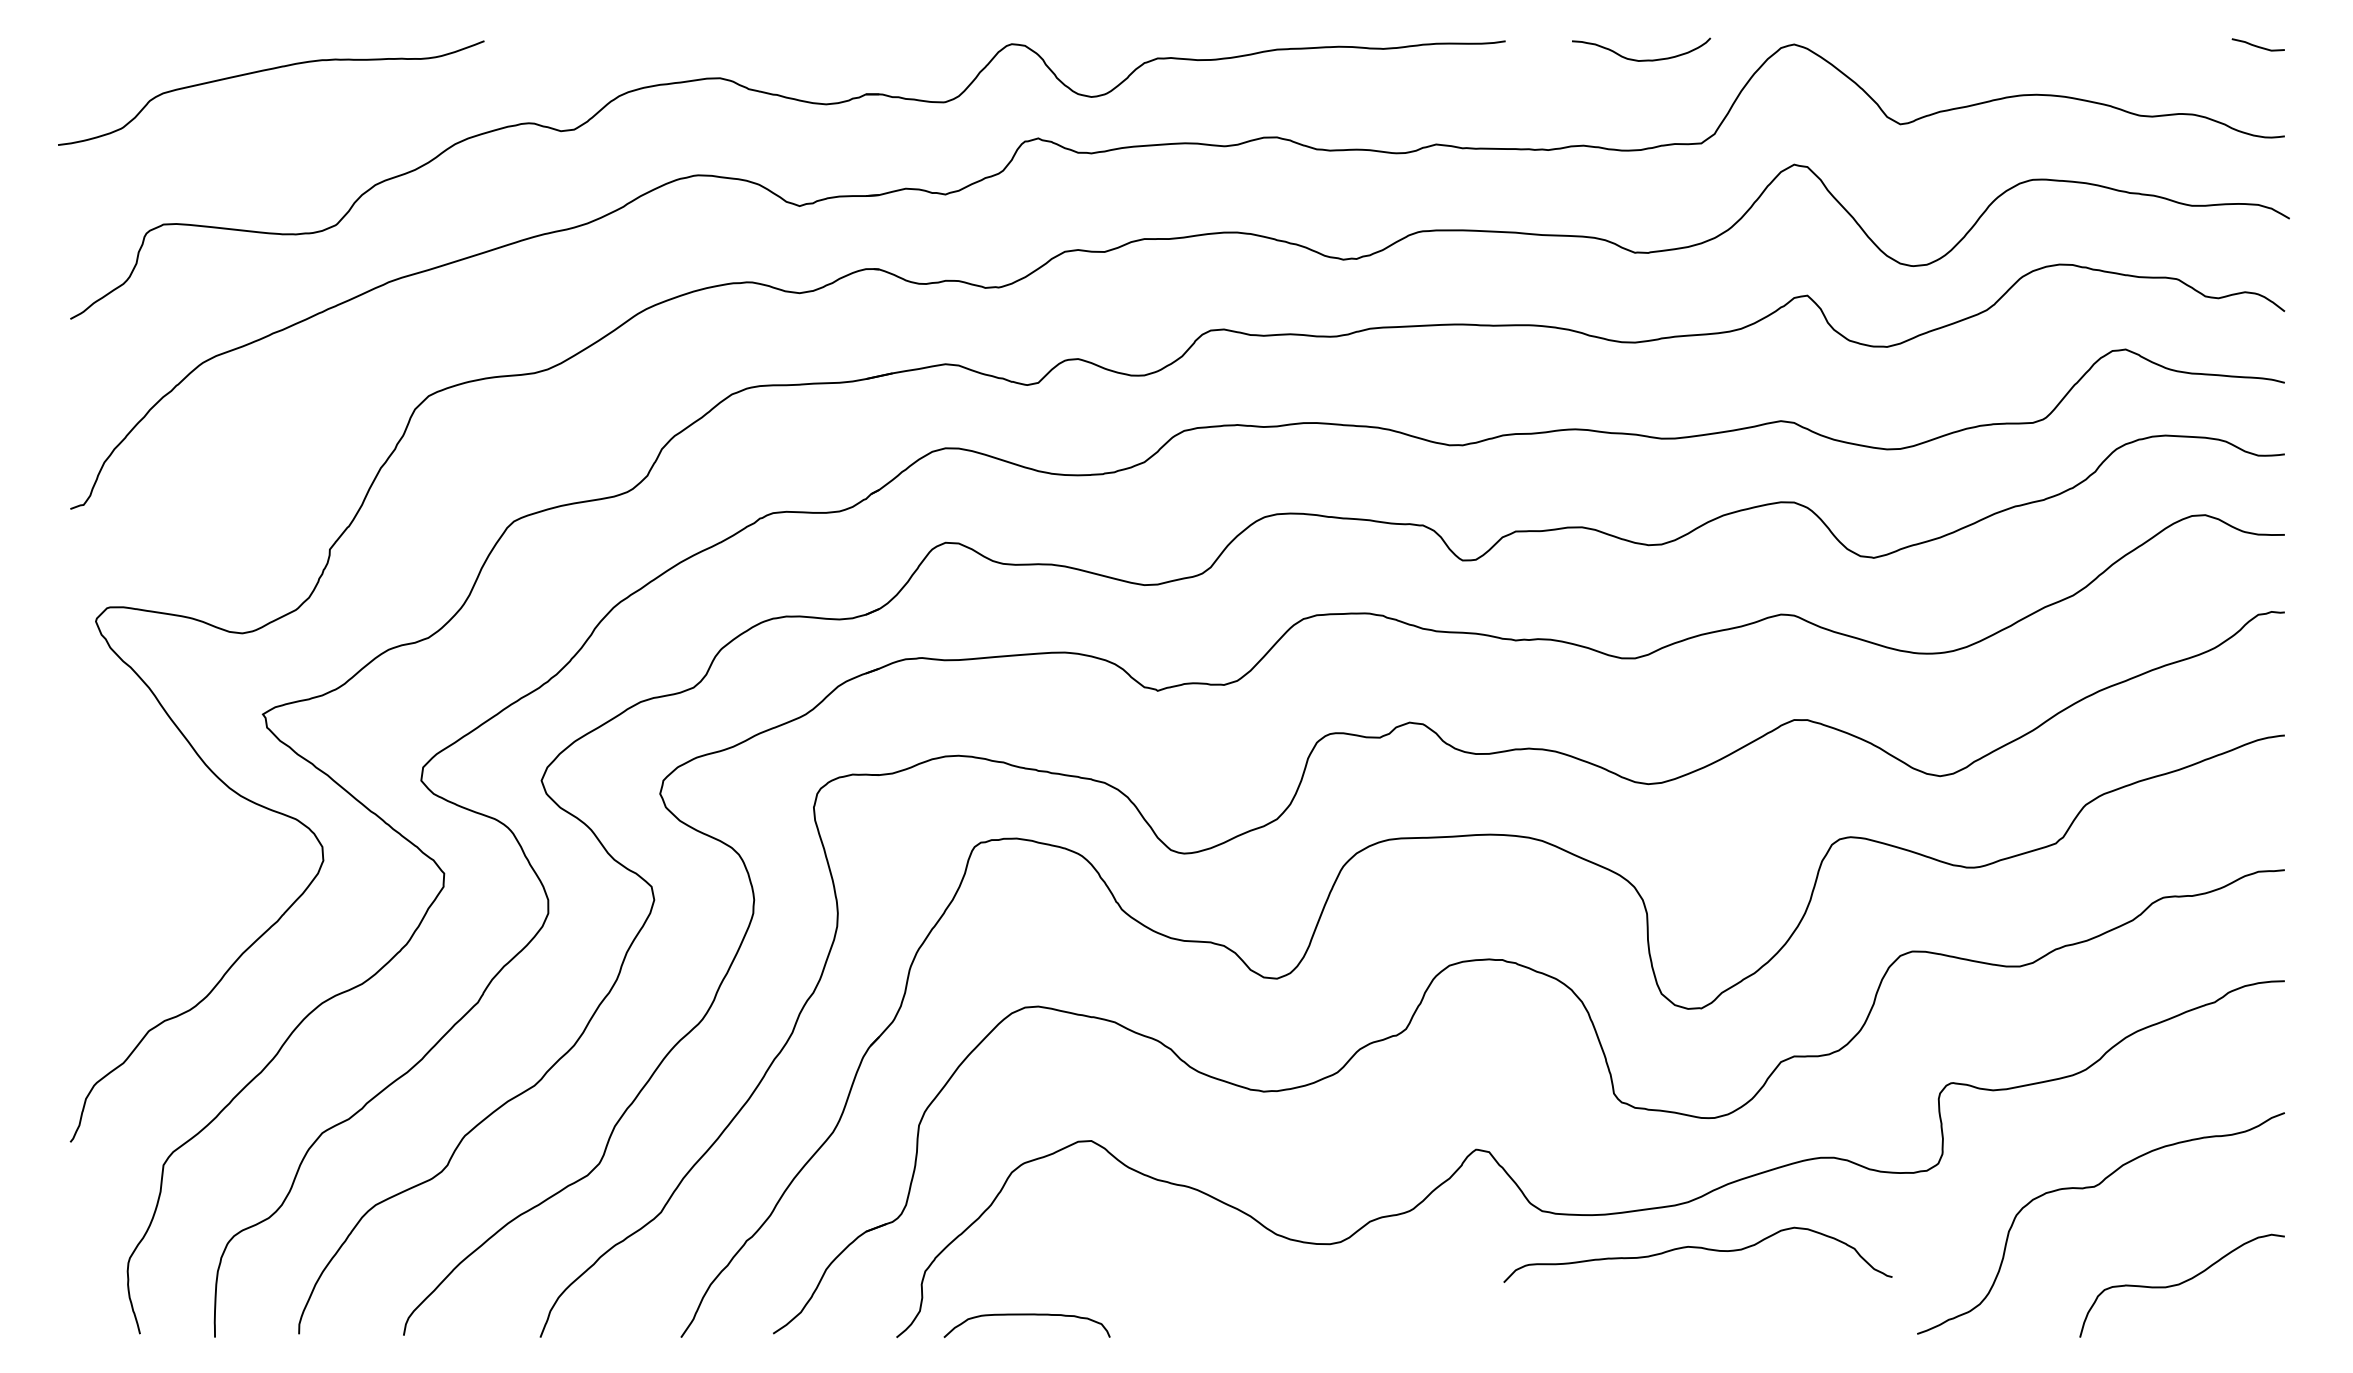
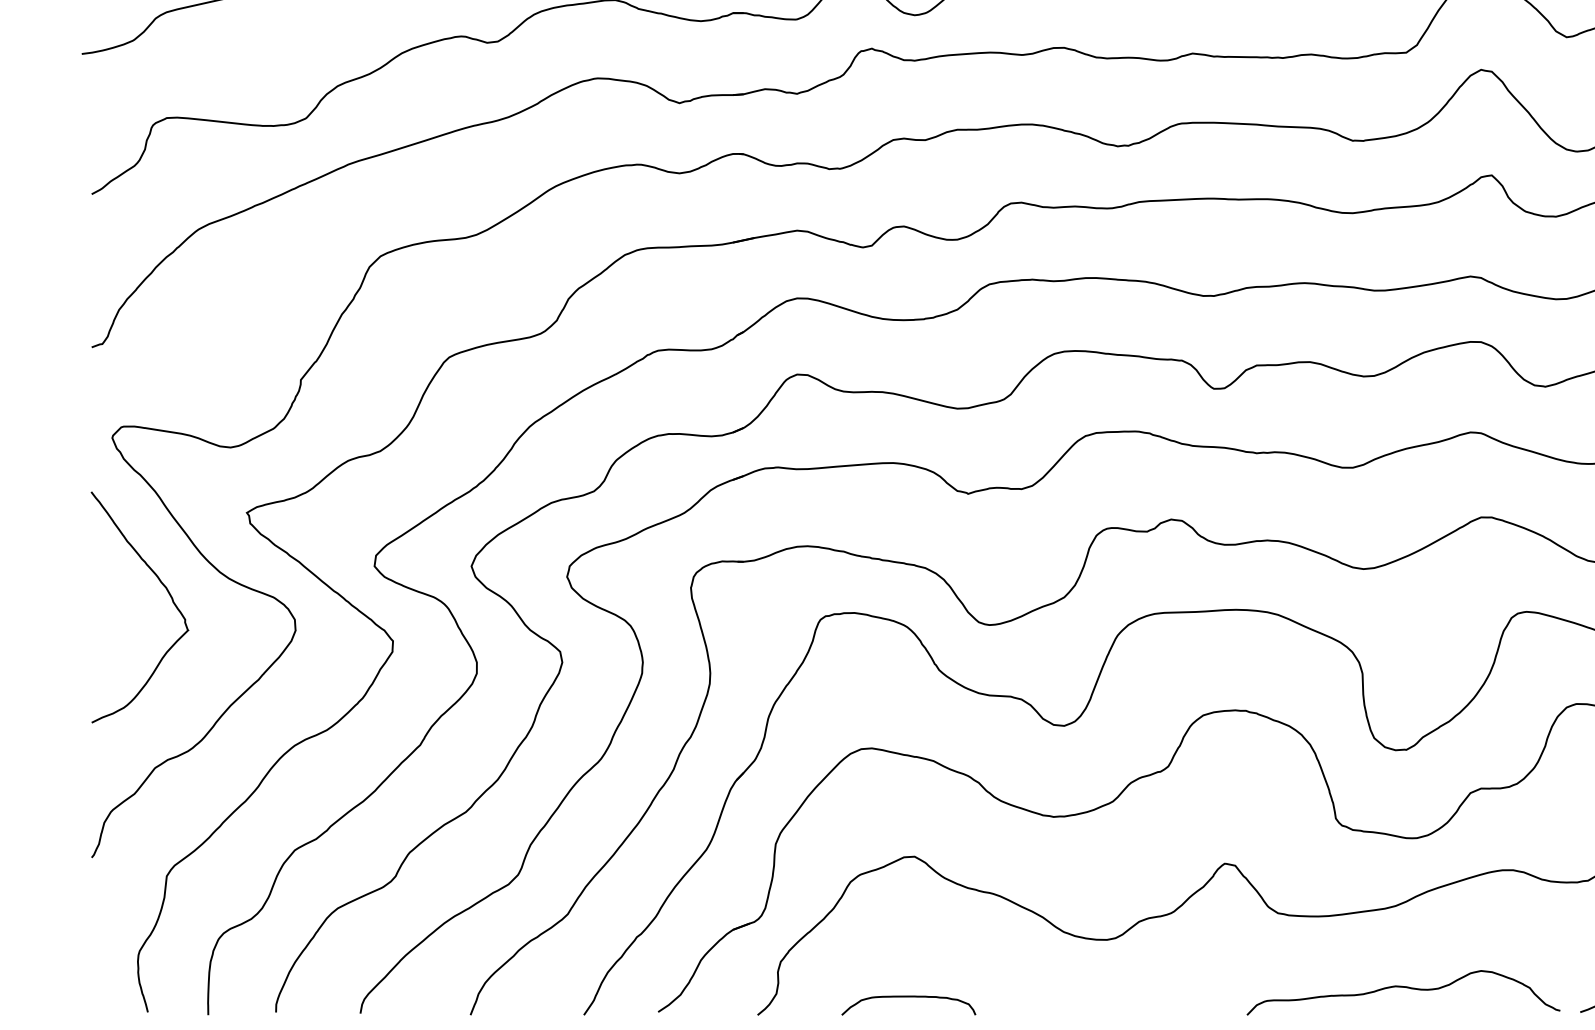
curve: (165, 814) -> (168, 593), added
curve: (1697, 1248) -> (1403, 987), moved
curve: (1026, 1315) -> (908, 997), moved

